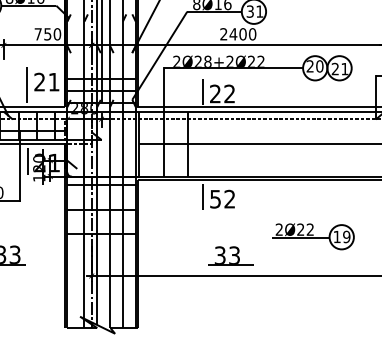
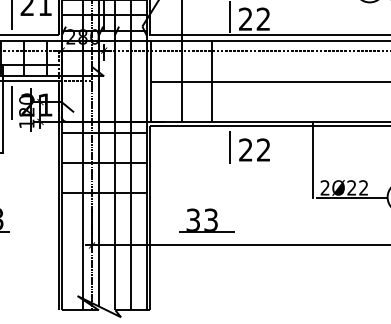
text: (215, 198) -> (245, 149), 52 -> 22
line: (269, 206) -> (312, 159), added
part: (230, 255) -> (206, 219), moved

